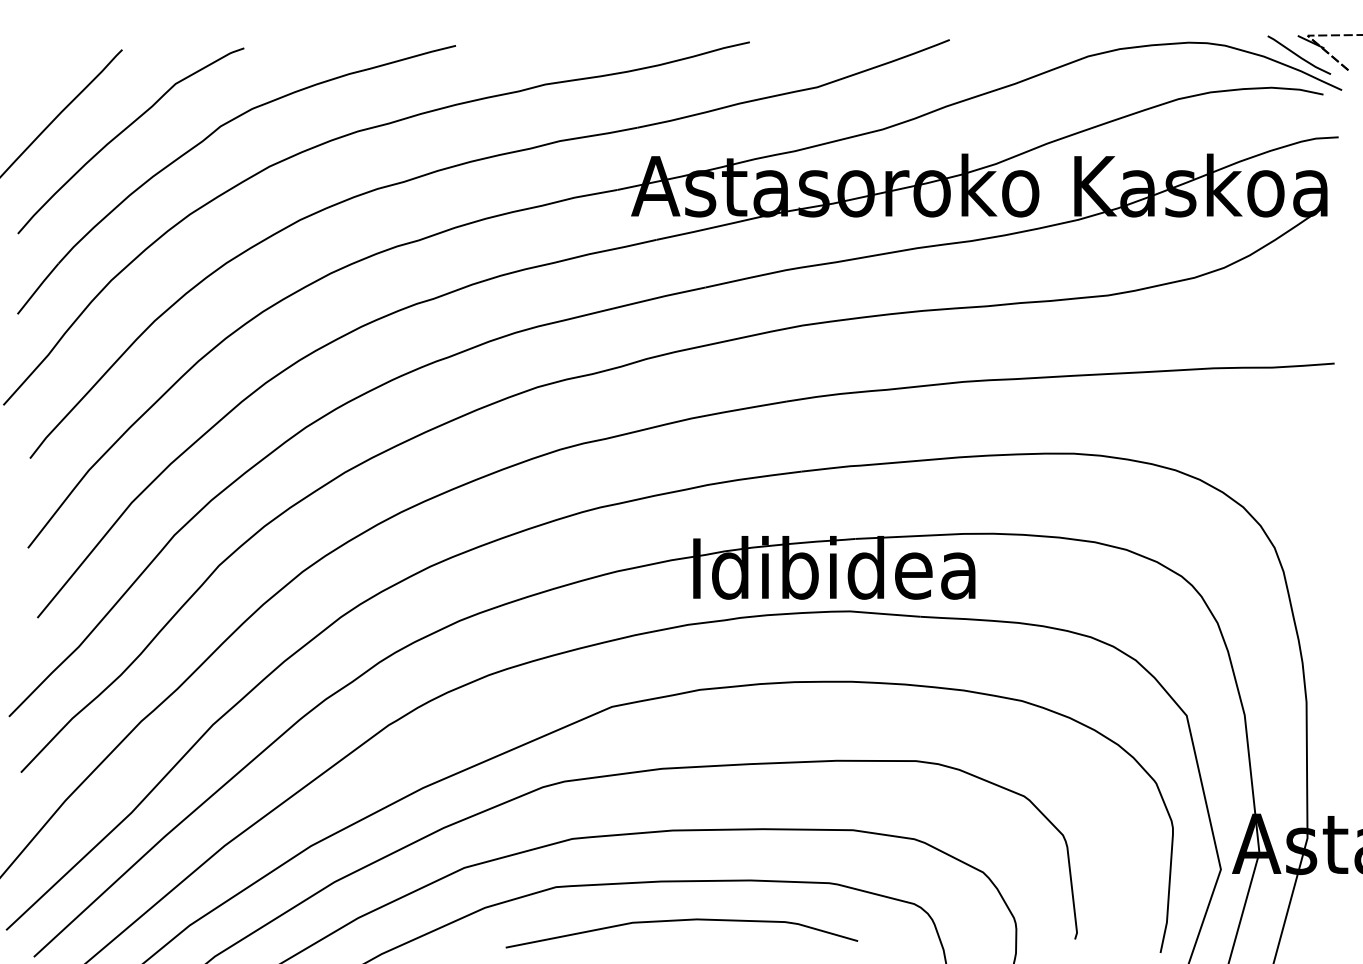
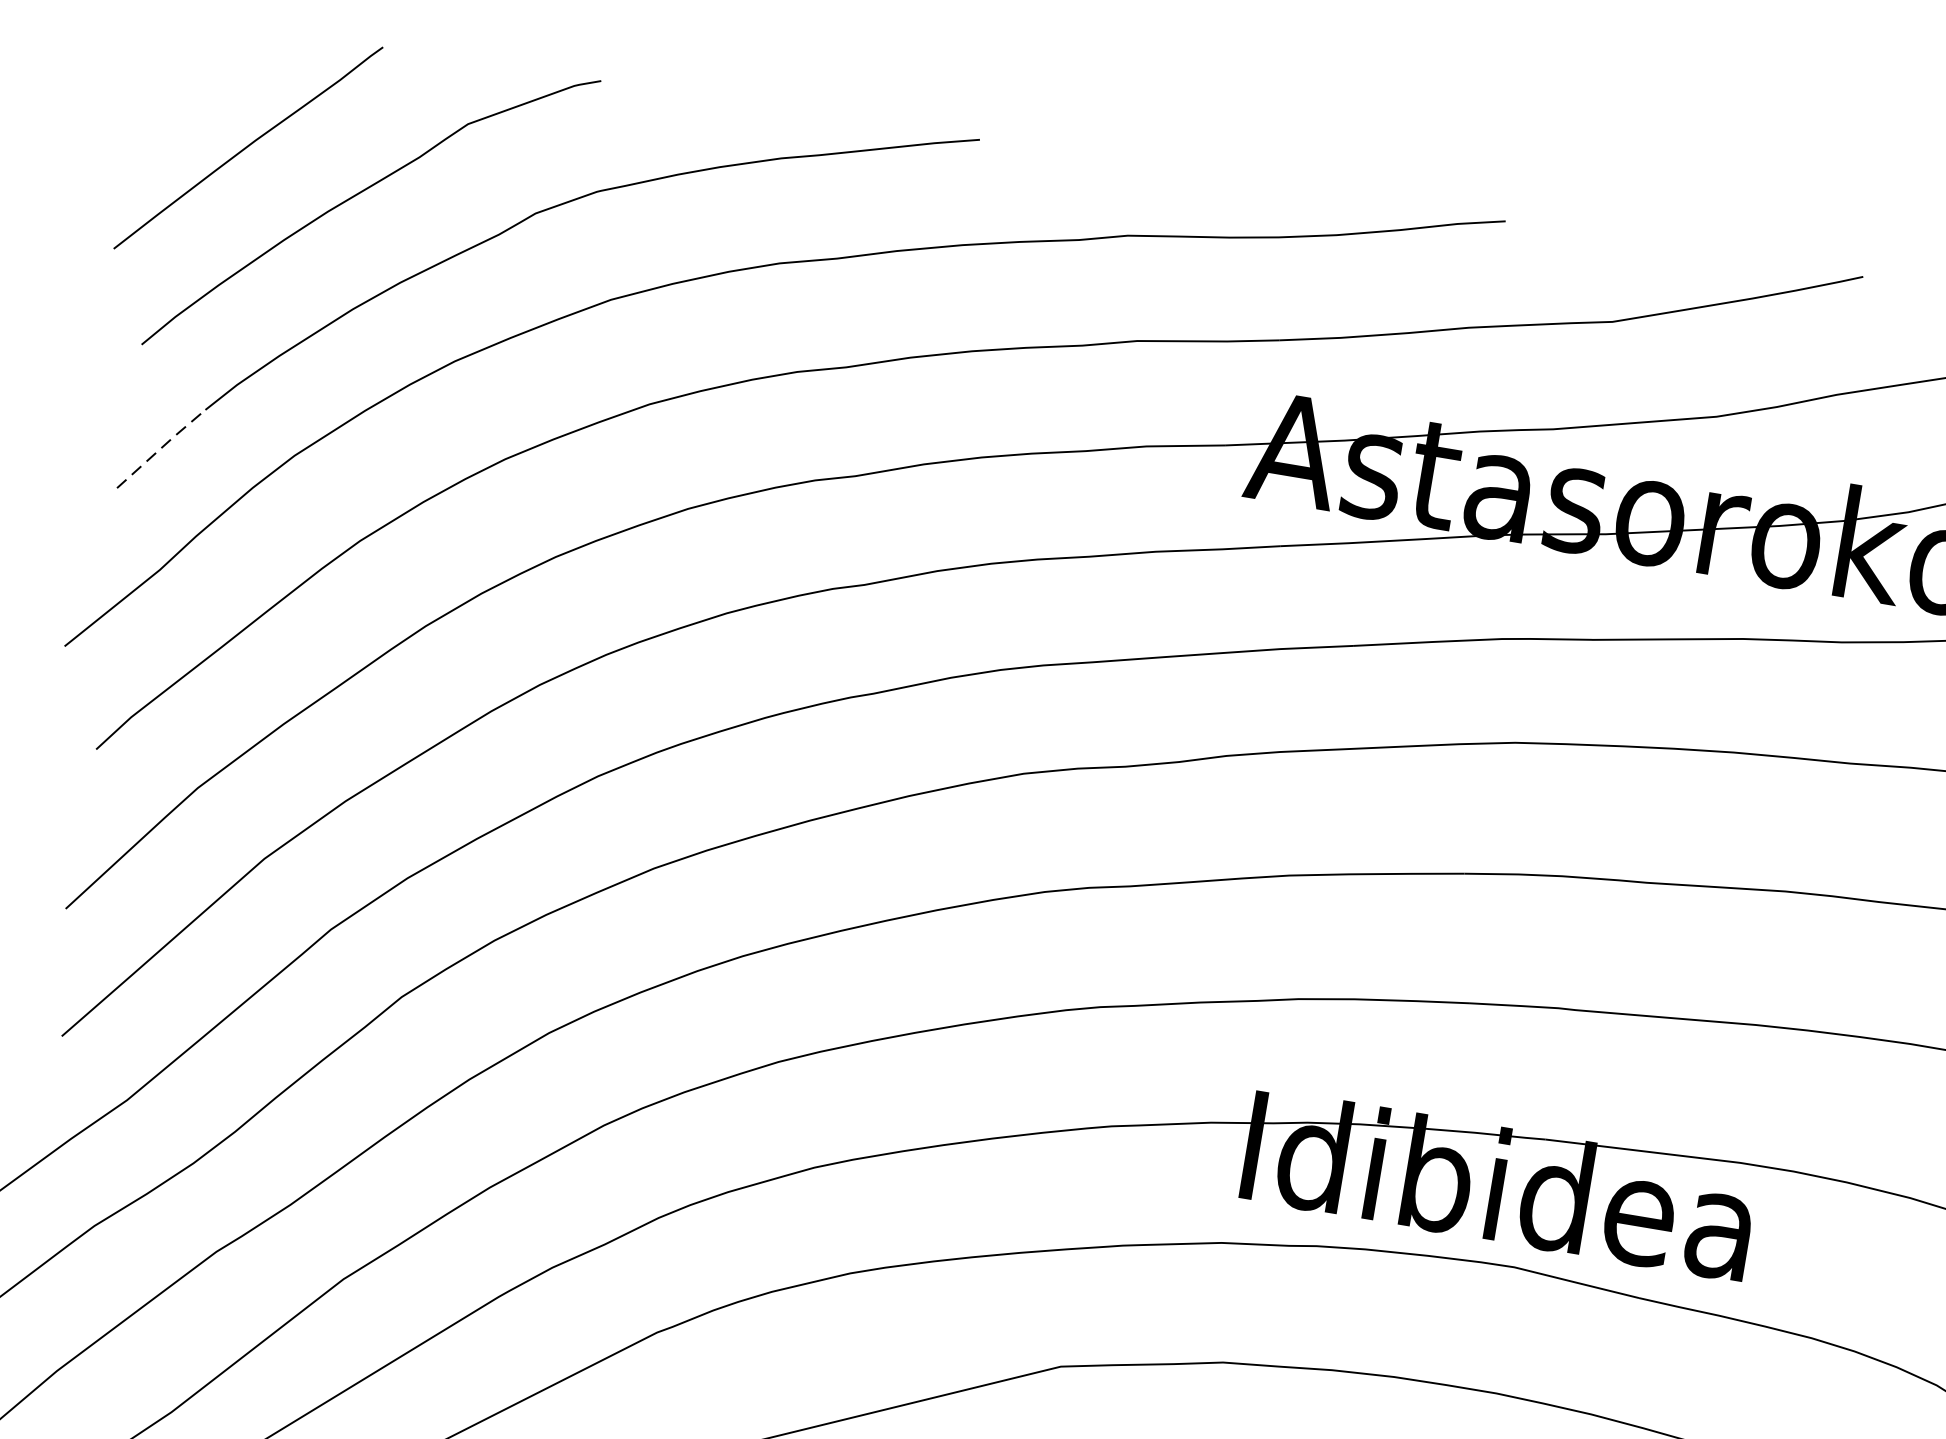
line: (38, 288) -> (162, 448), solid -> dashed

